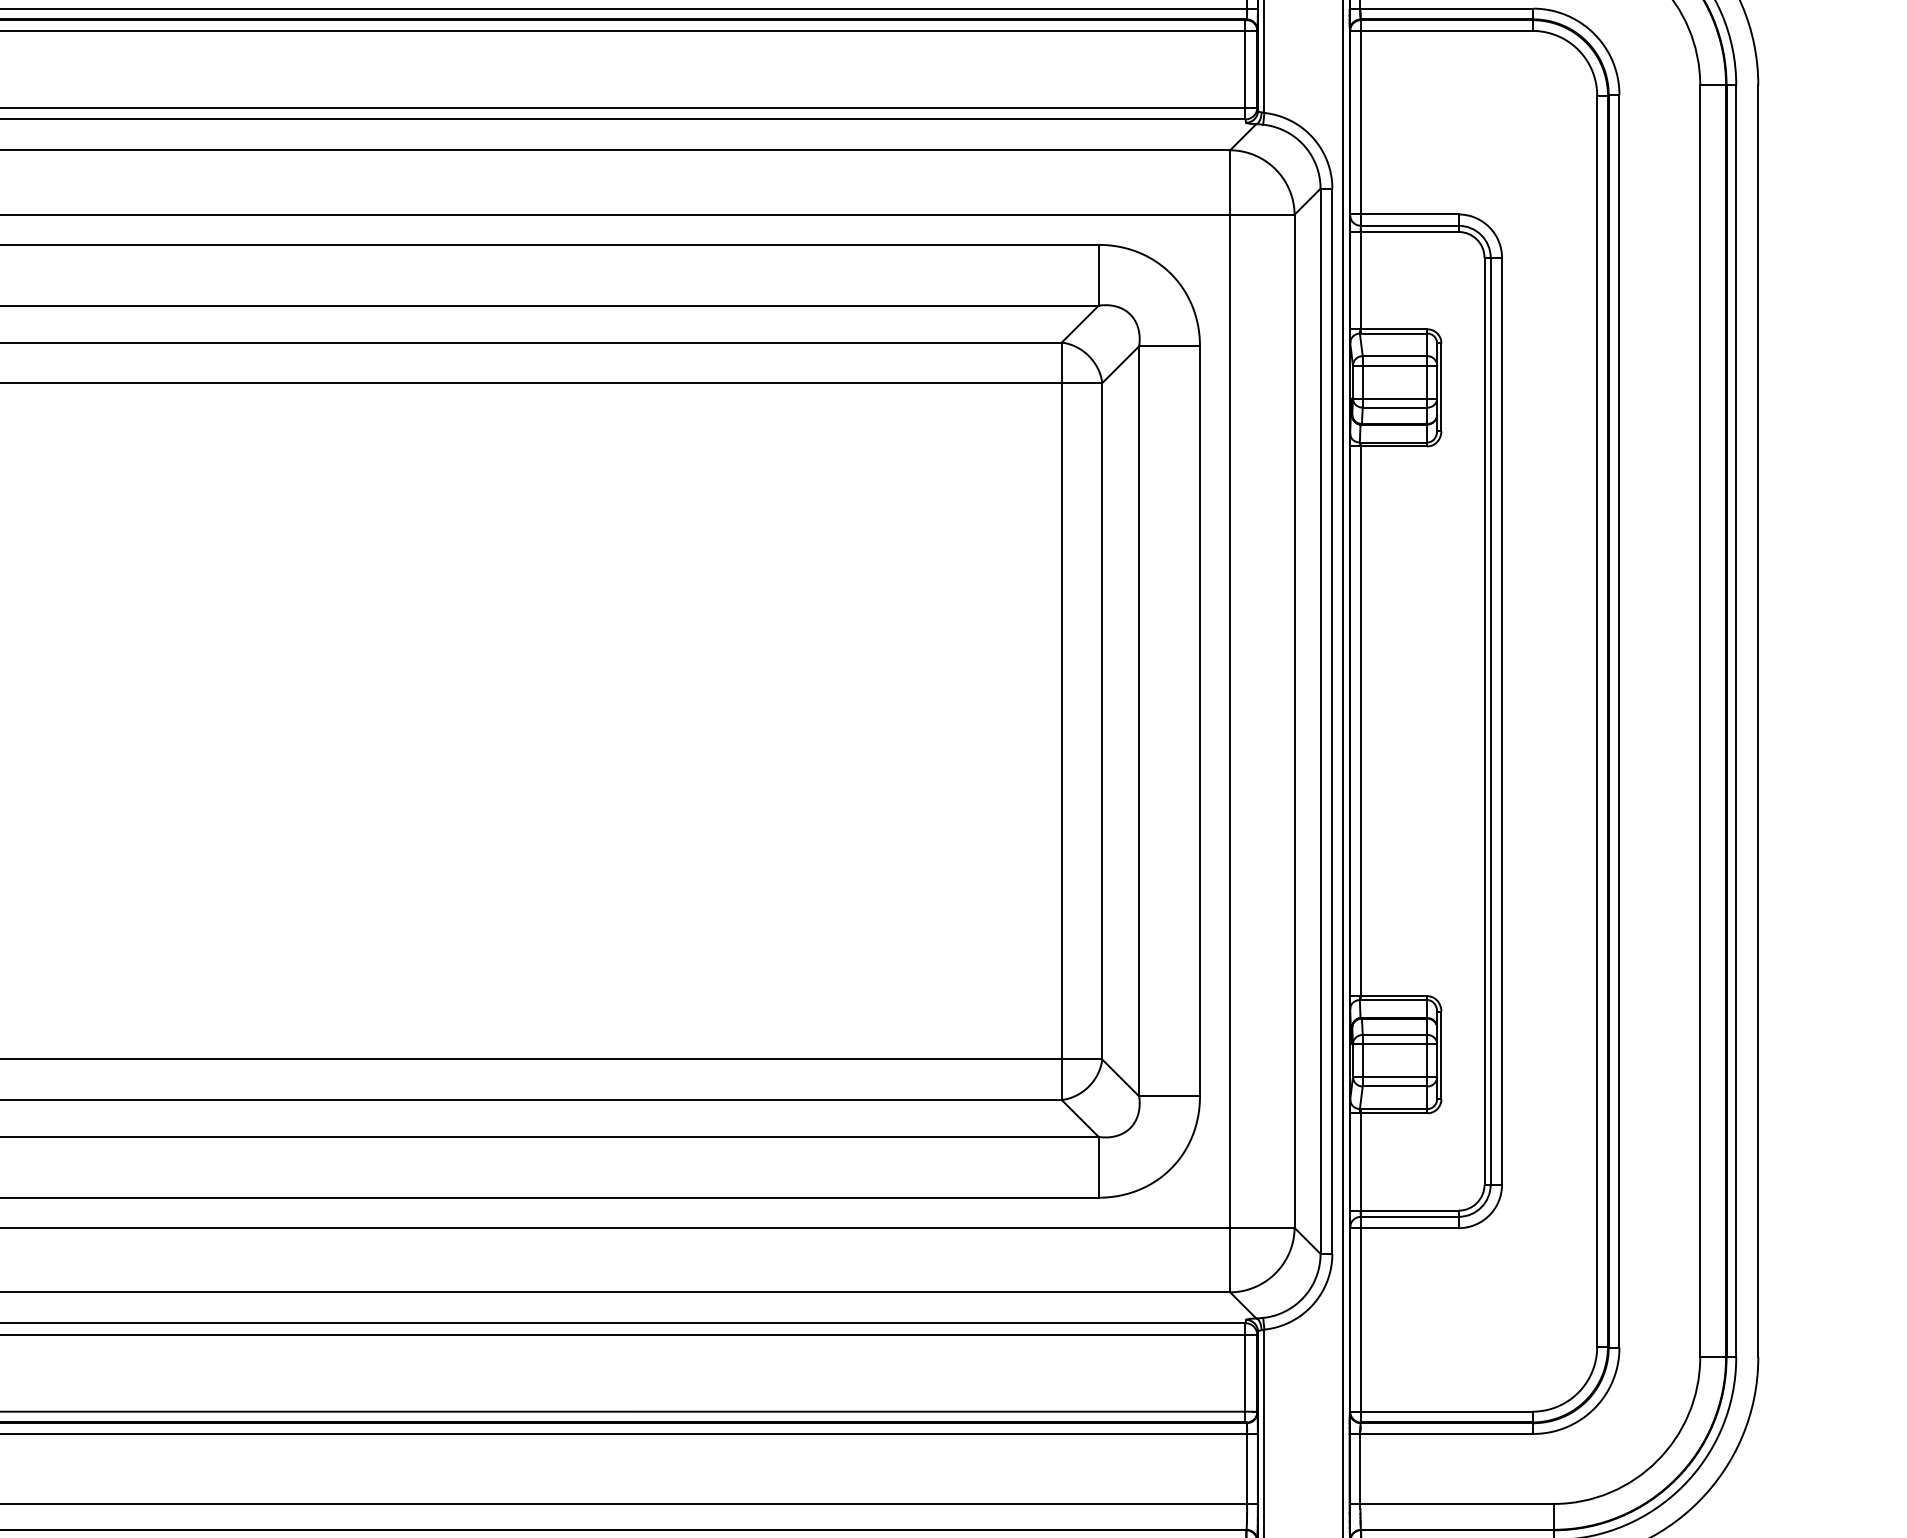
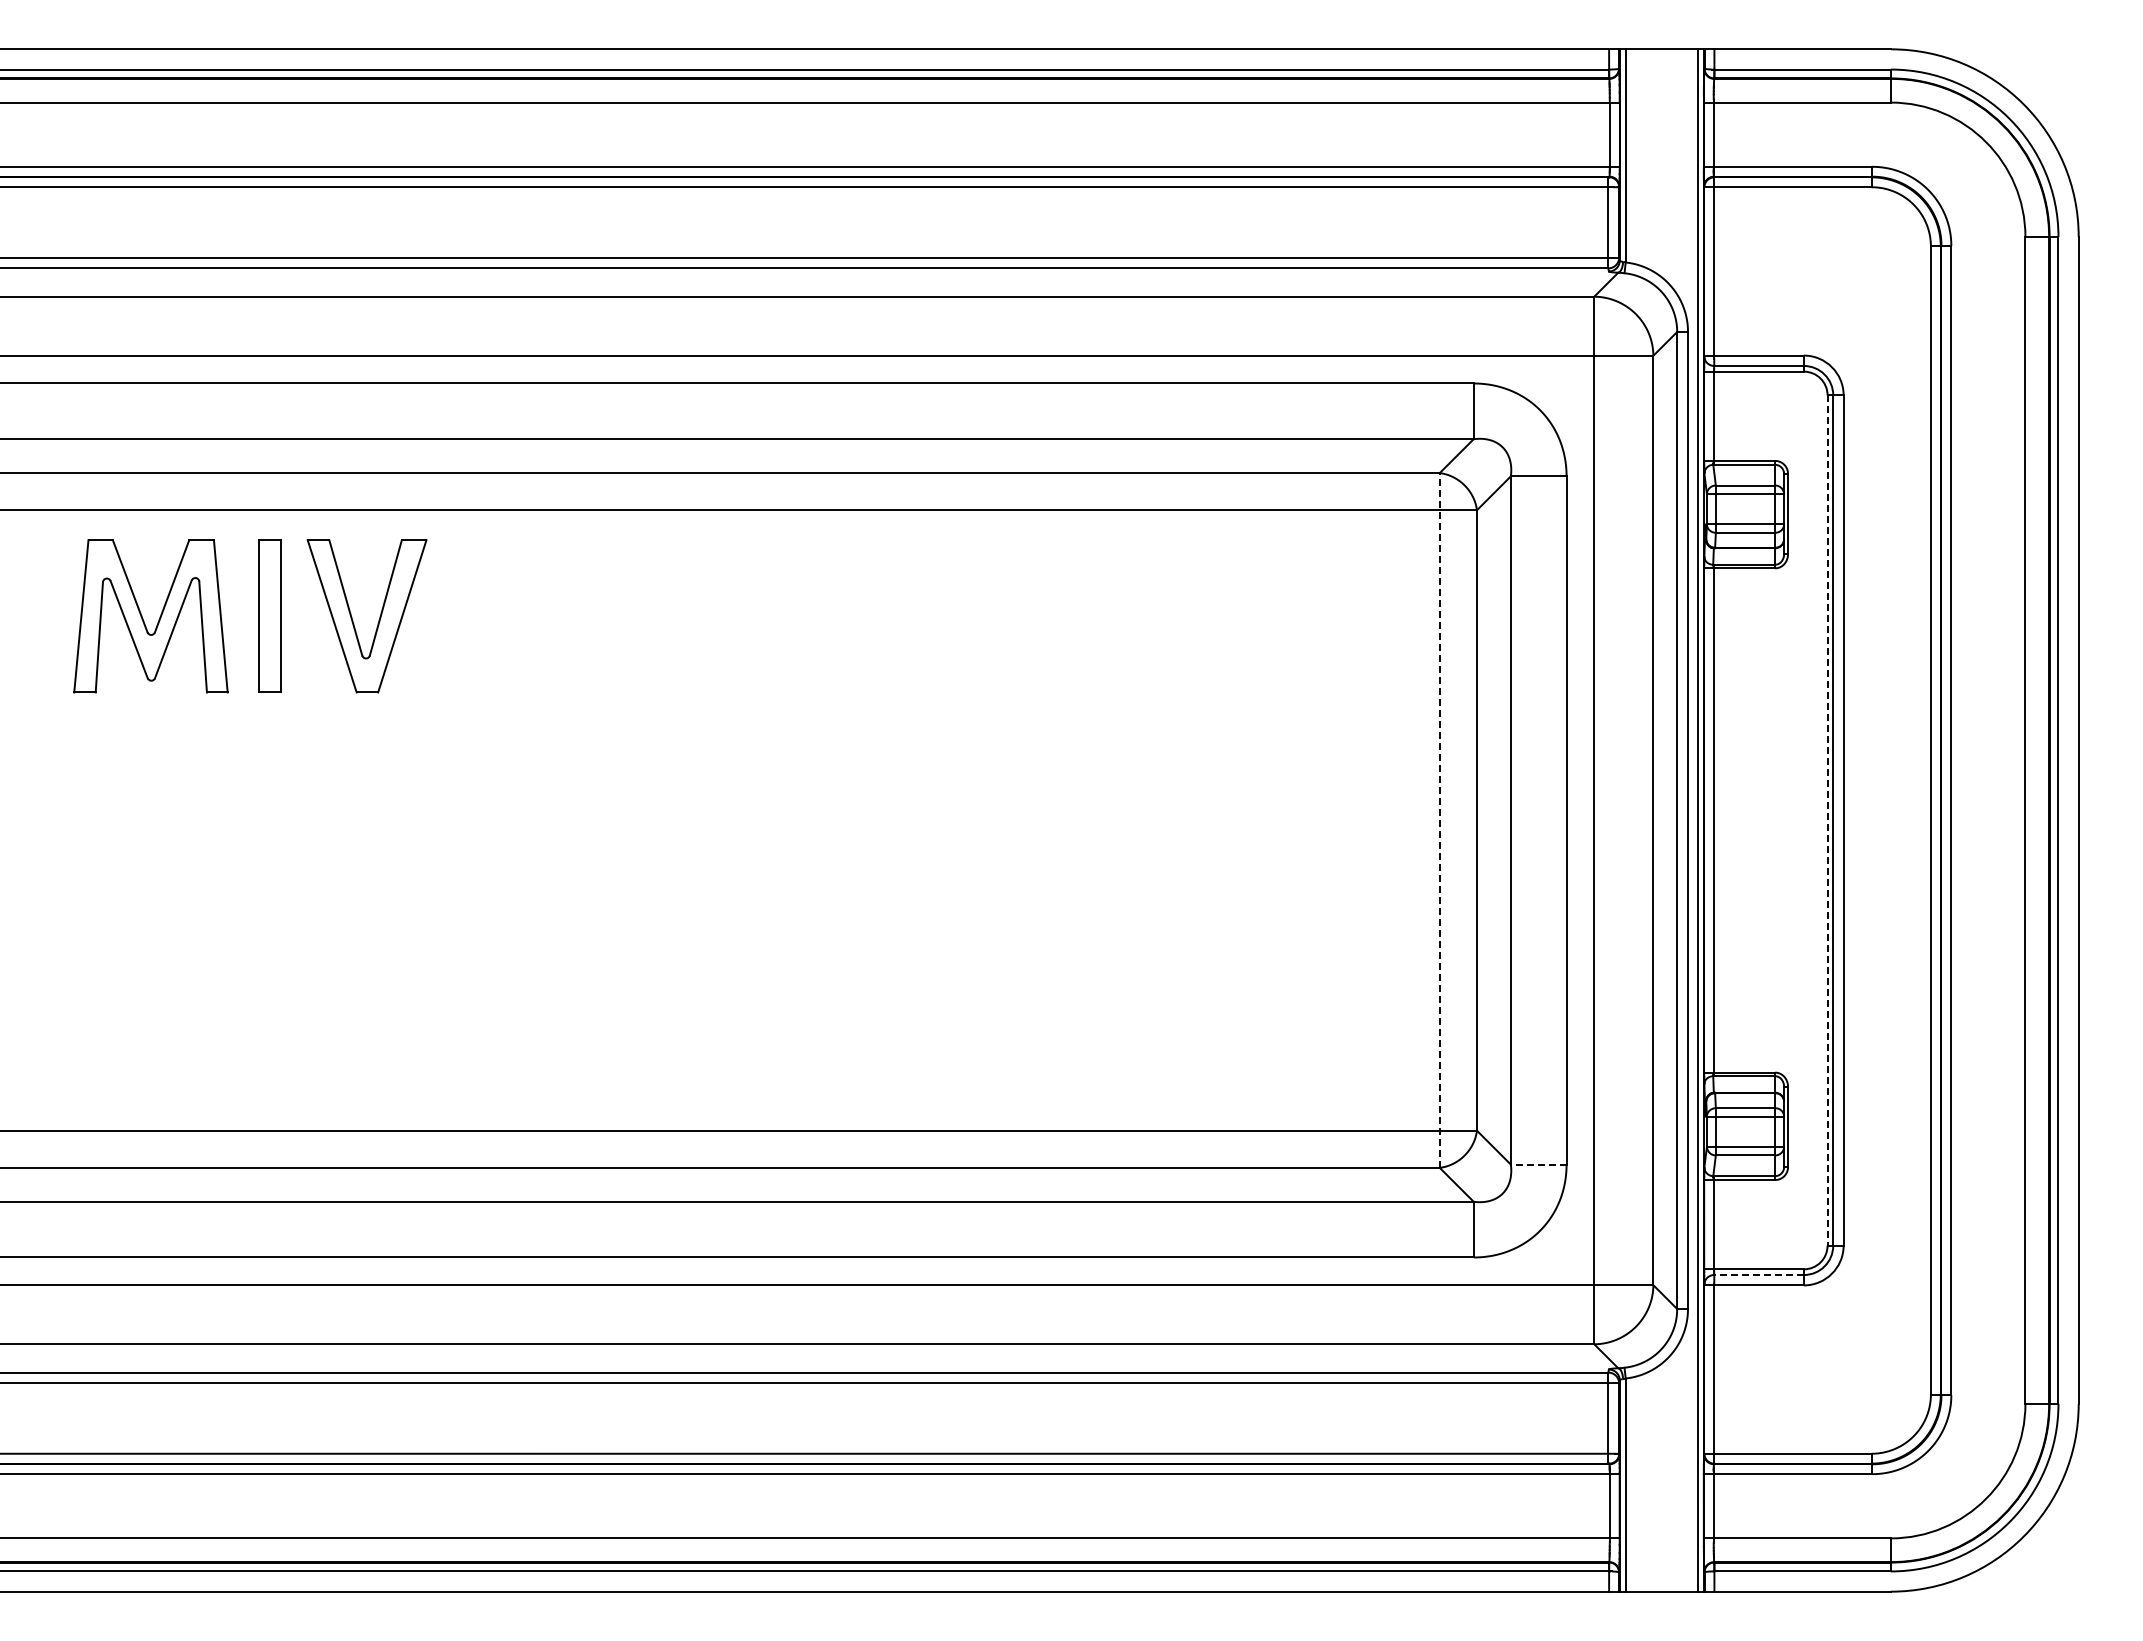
line: (1061, 720) -> (1439, 819), solid -> dashed
line: (1484, 722) -> (1827, 821), solid -> dashed
line: (1169, 1096) -> (1538, 1164), solid -> dashed
line: (1410, 1217) -> (1759, 1275), solid -> dashed

